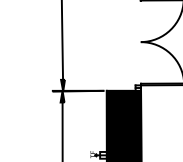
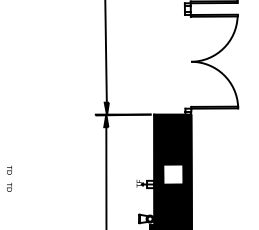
fill: (124, 146) -> (173, 174), removed

